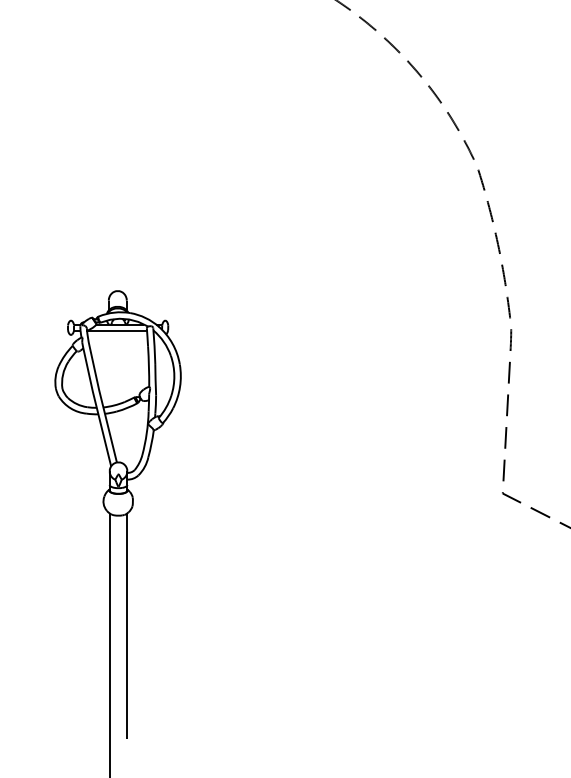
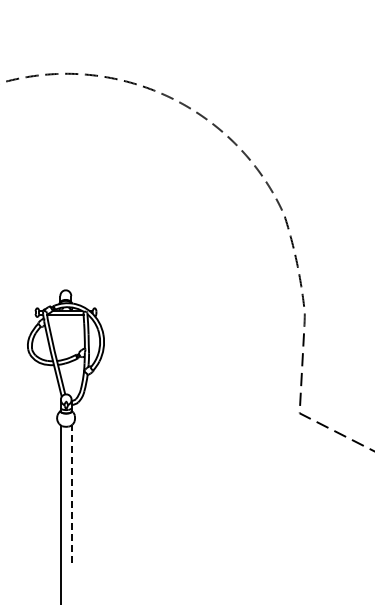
line: (127, 627) -> (71, 494), solid -> dashed

